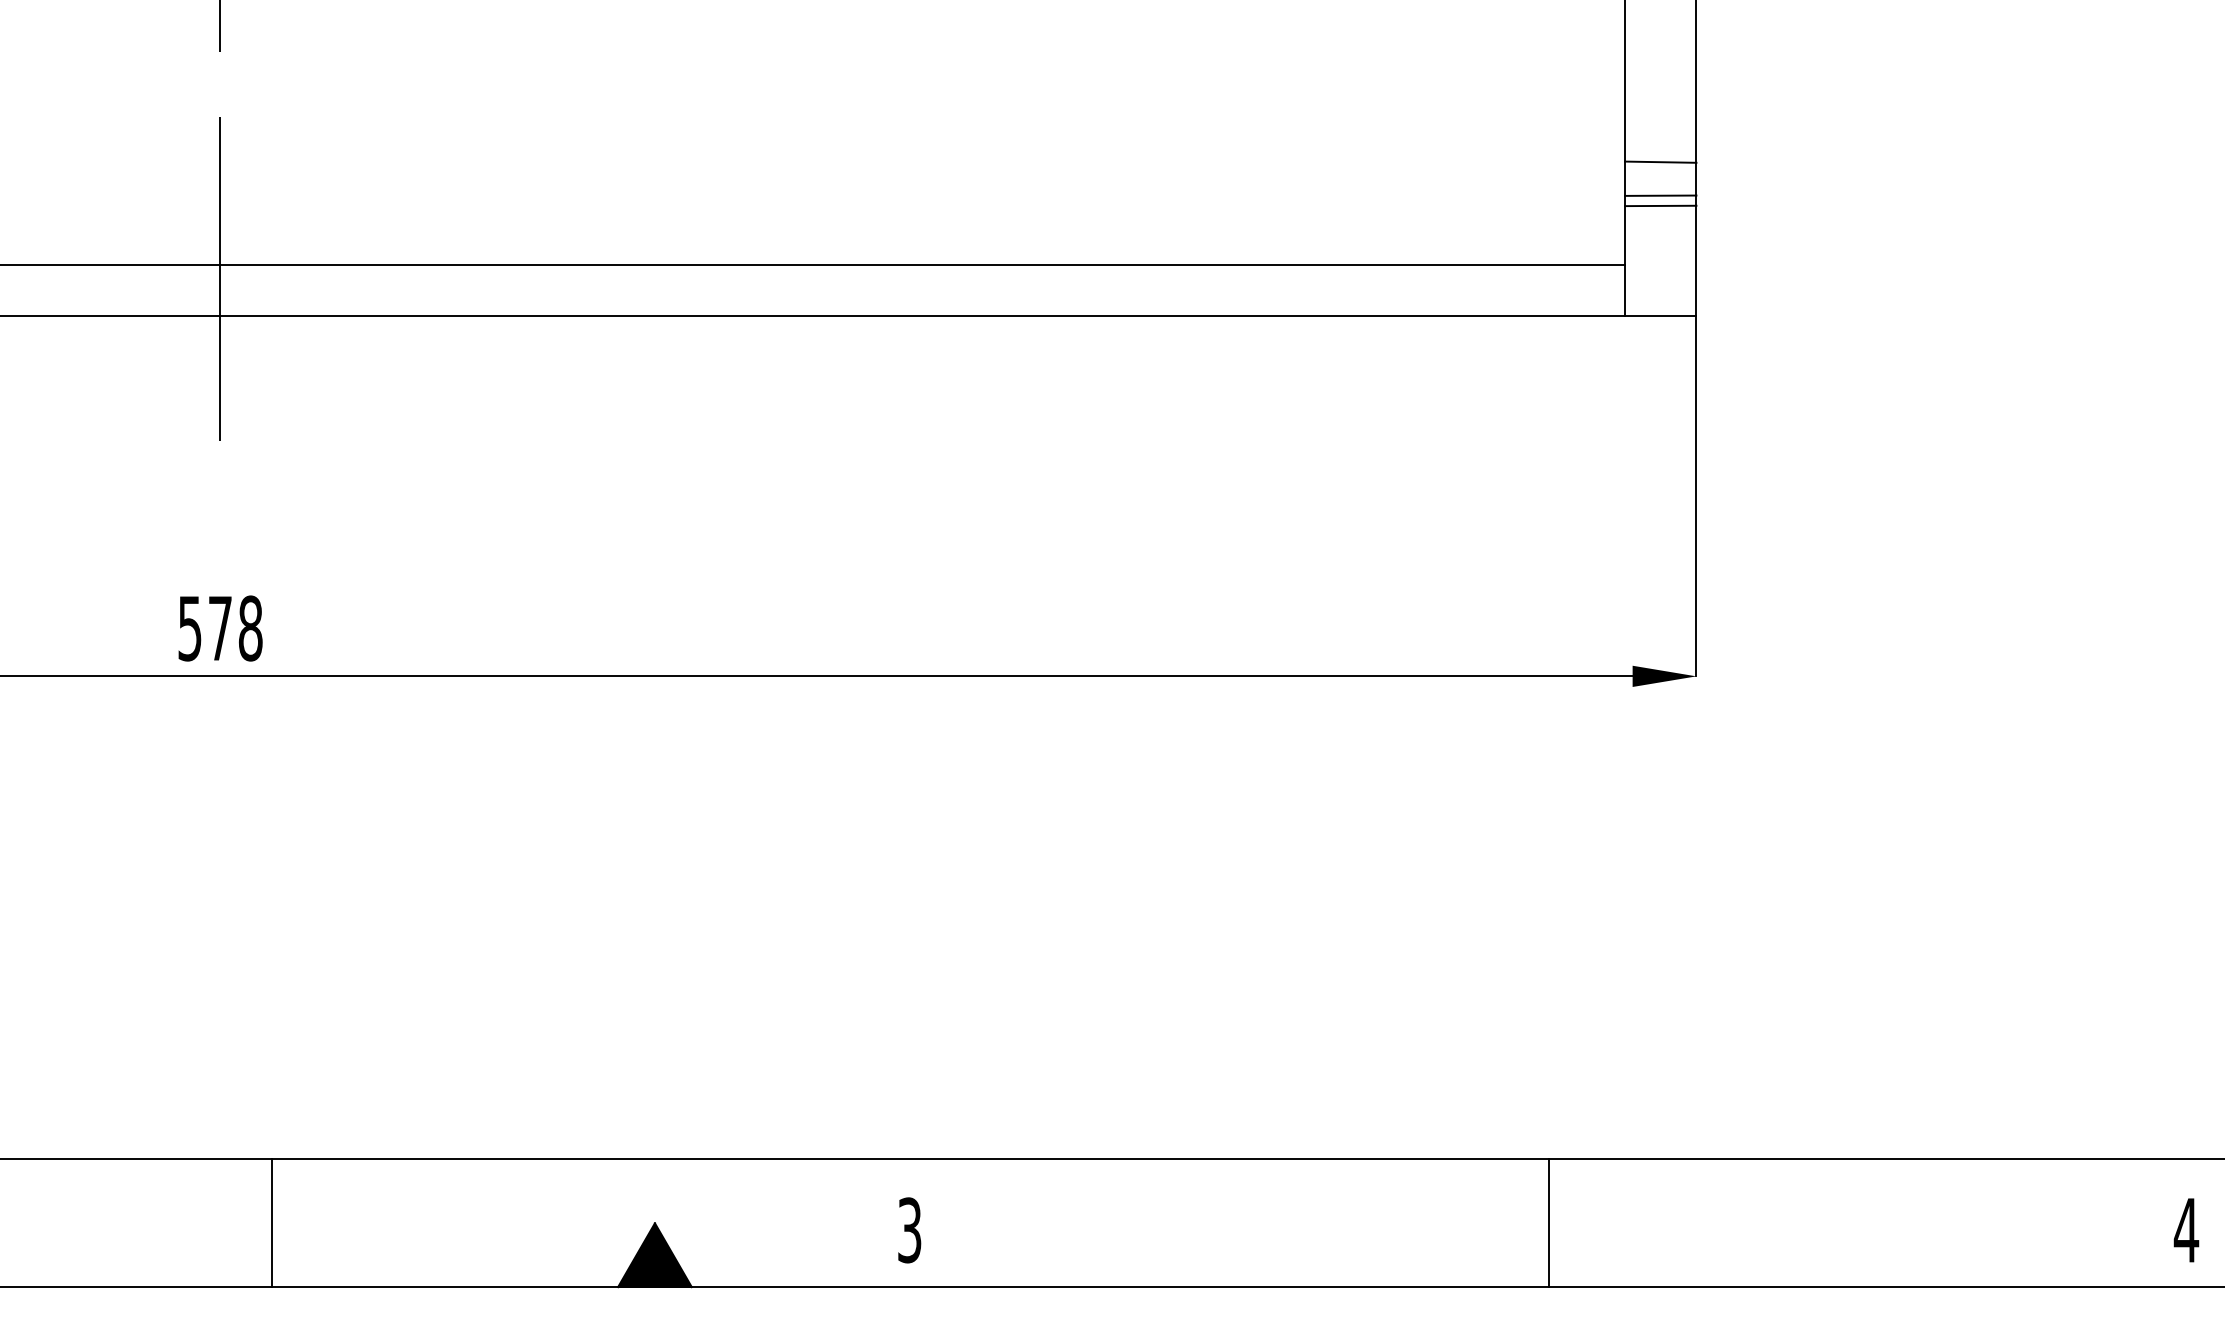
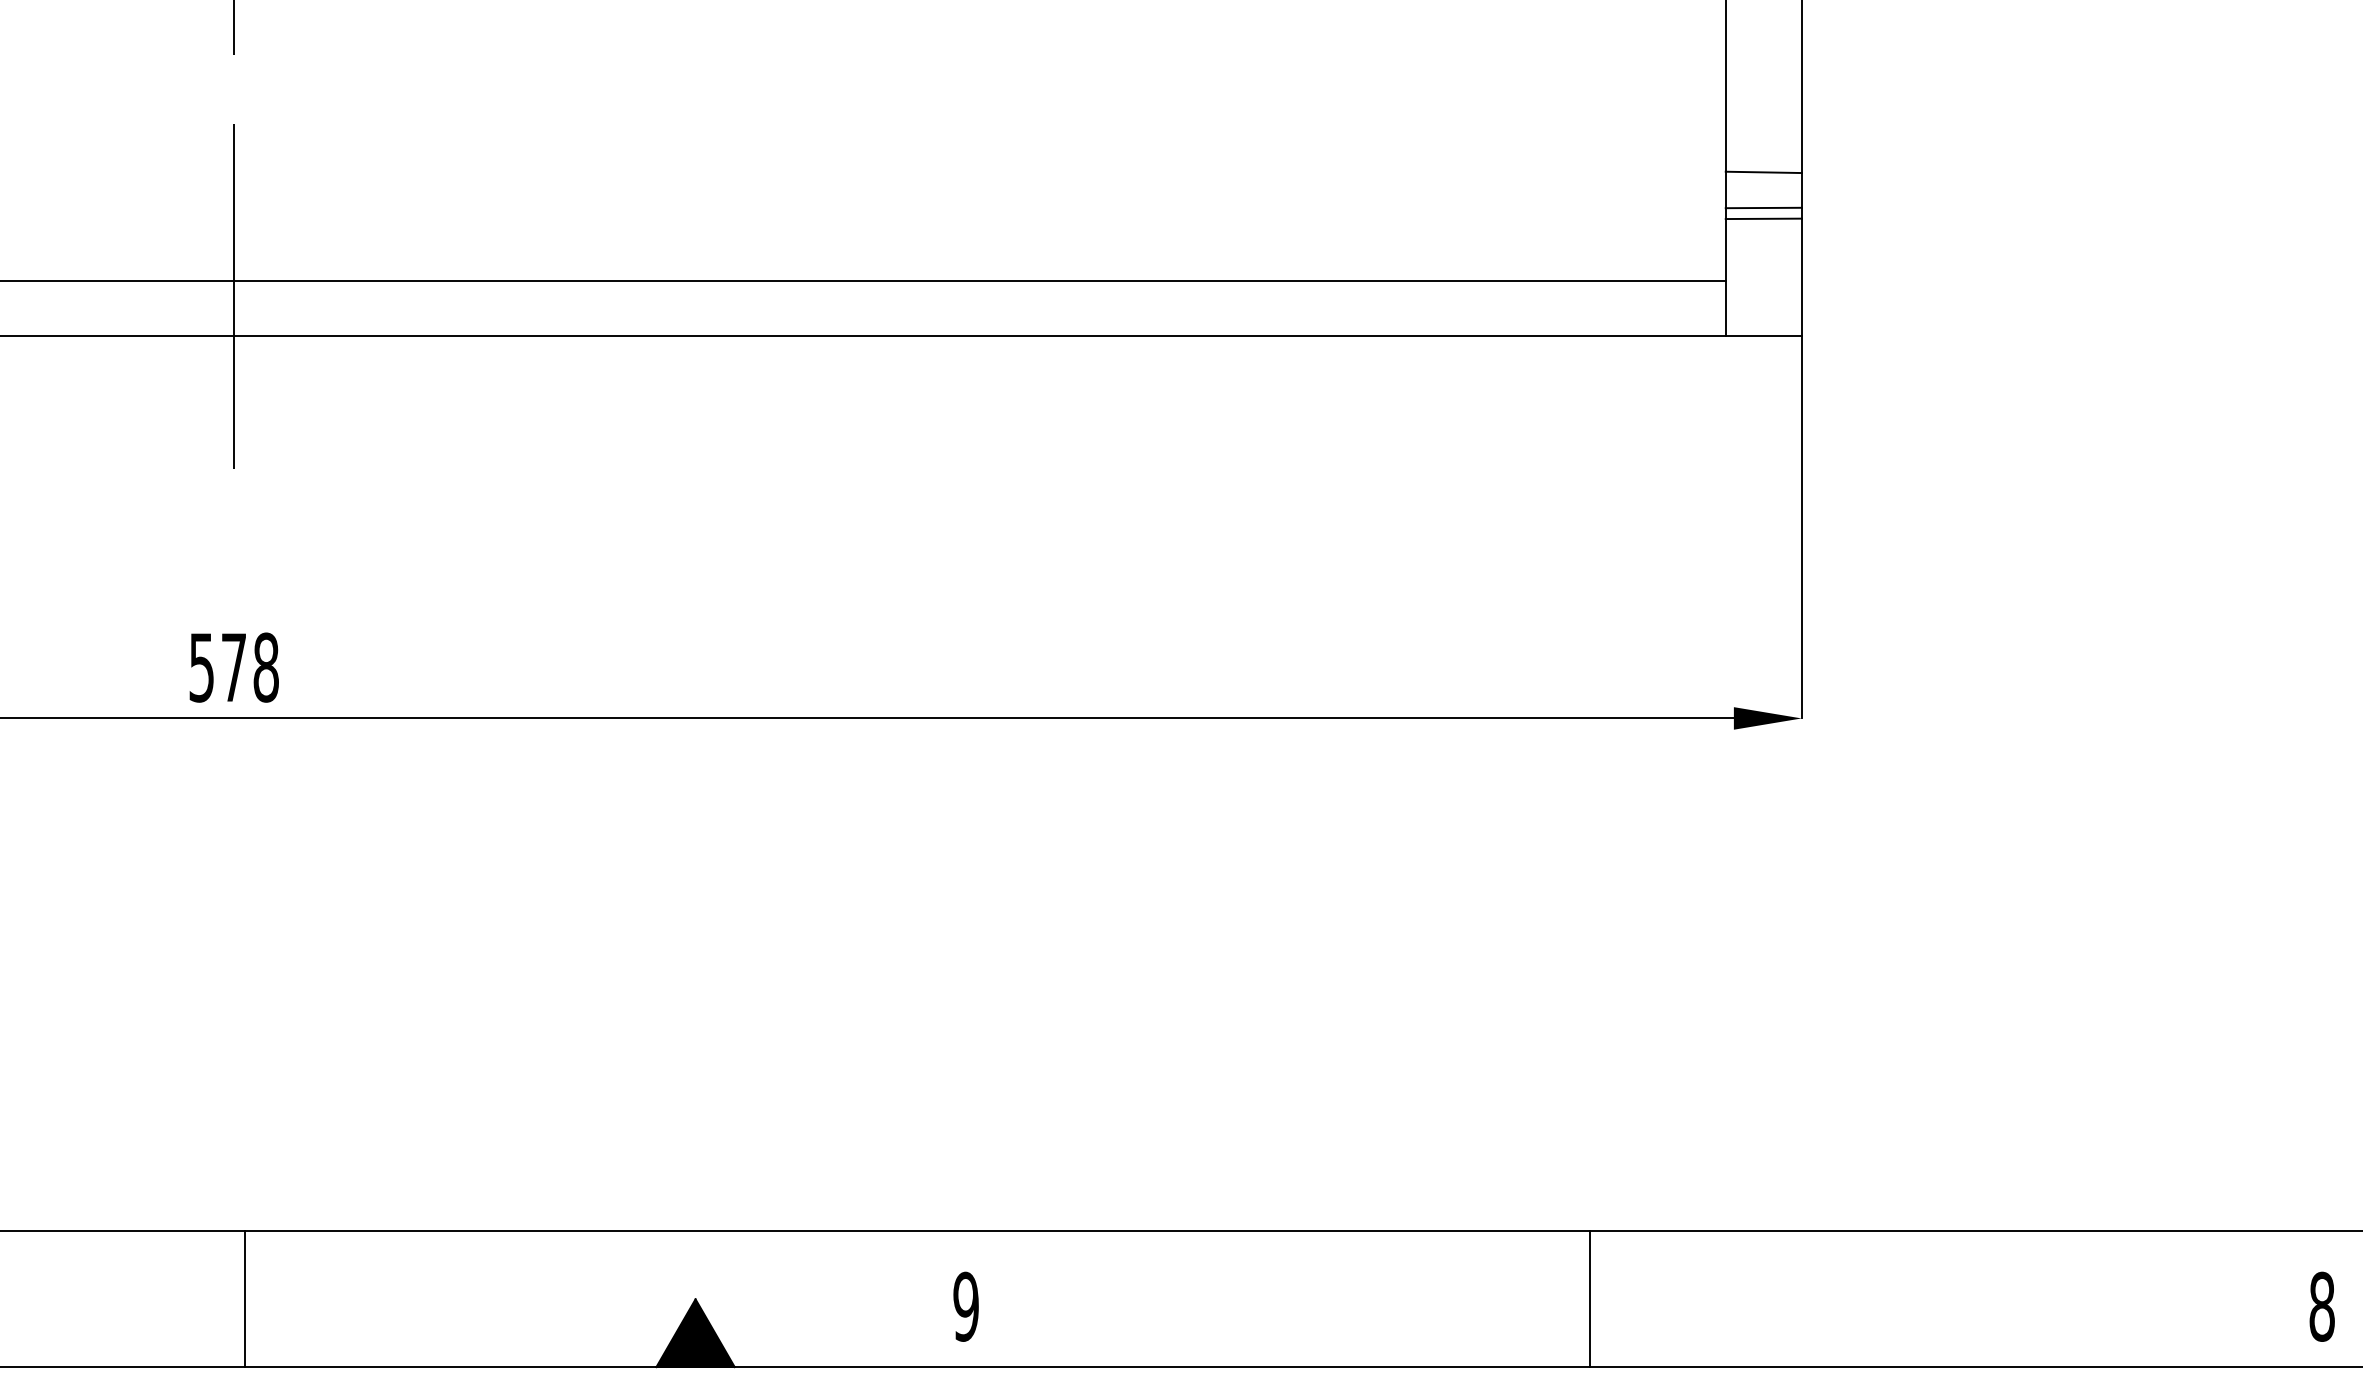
line: (271, 1223) -> (244, 1299), moved
line: (1548, 1223) -> (1589, 1299), moved
text: (909, 1230) -> (965, 1306), 3 -> 9
text: (2185, 1230) -> (2321, 1306), 4 -> 8

